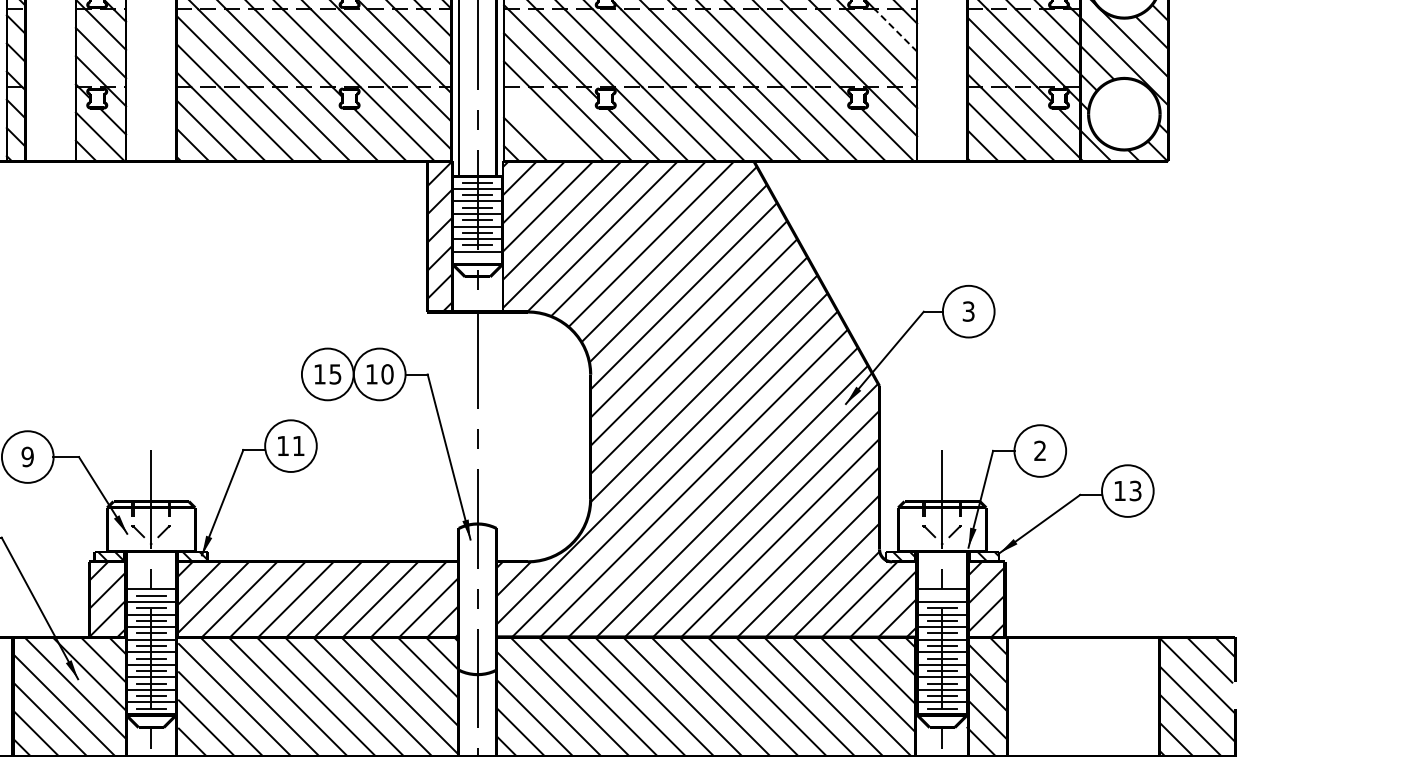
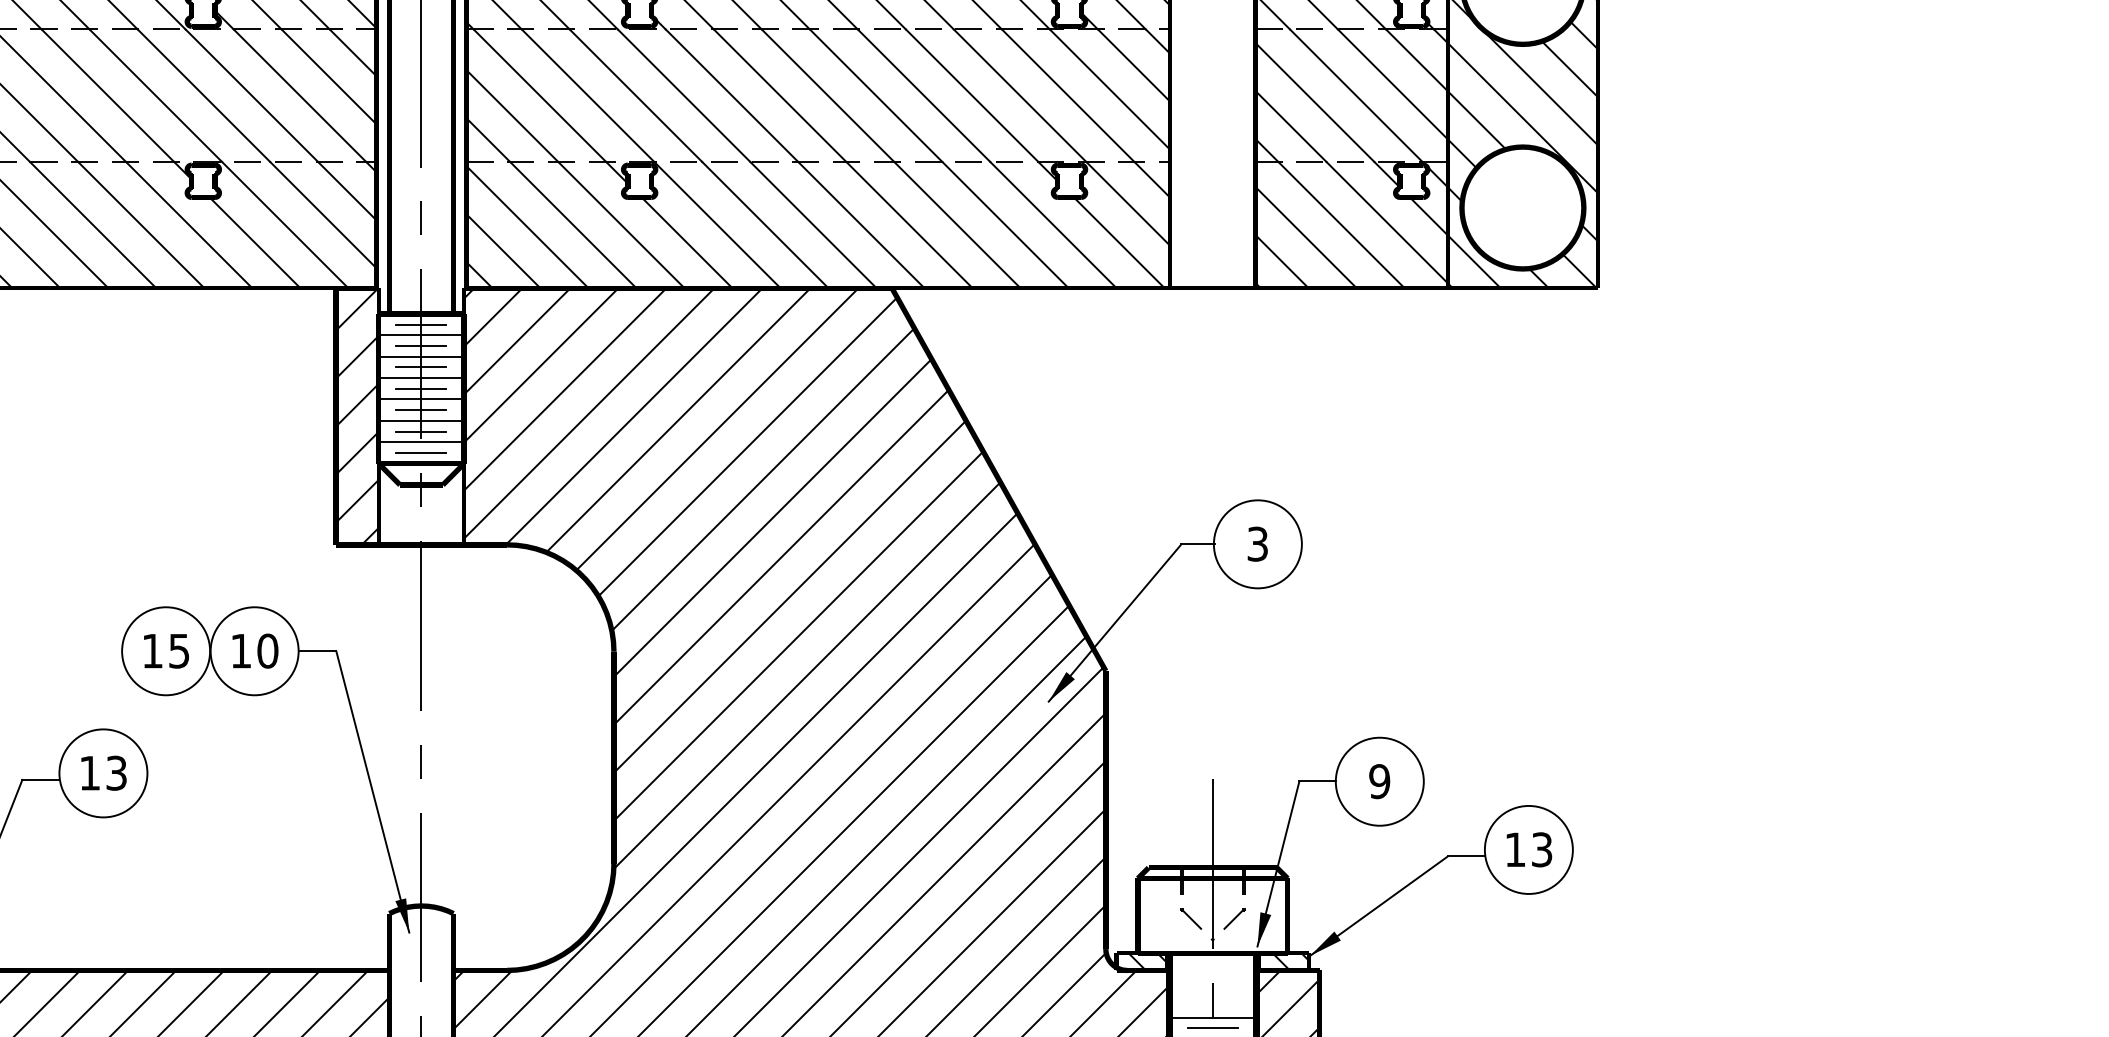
line: (896, 30) -> (1134, 65), dashed -> solid
line: (539, 125) -> (526, 227), added
line: (477, 257) -> (421, 452), added
text: (298, 445) -> (116, 772), 11 -> 13
text: (1040, 450) -> (1380, 780), 2 -> 9
line: (941, 595) -> (1211, 1027), added

